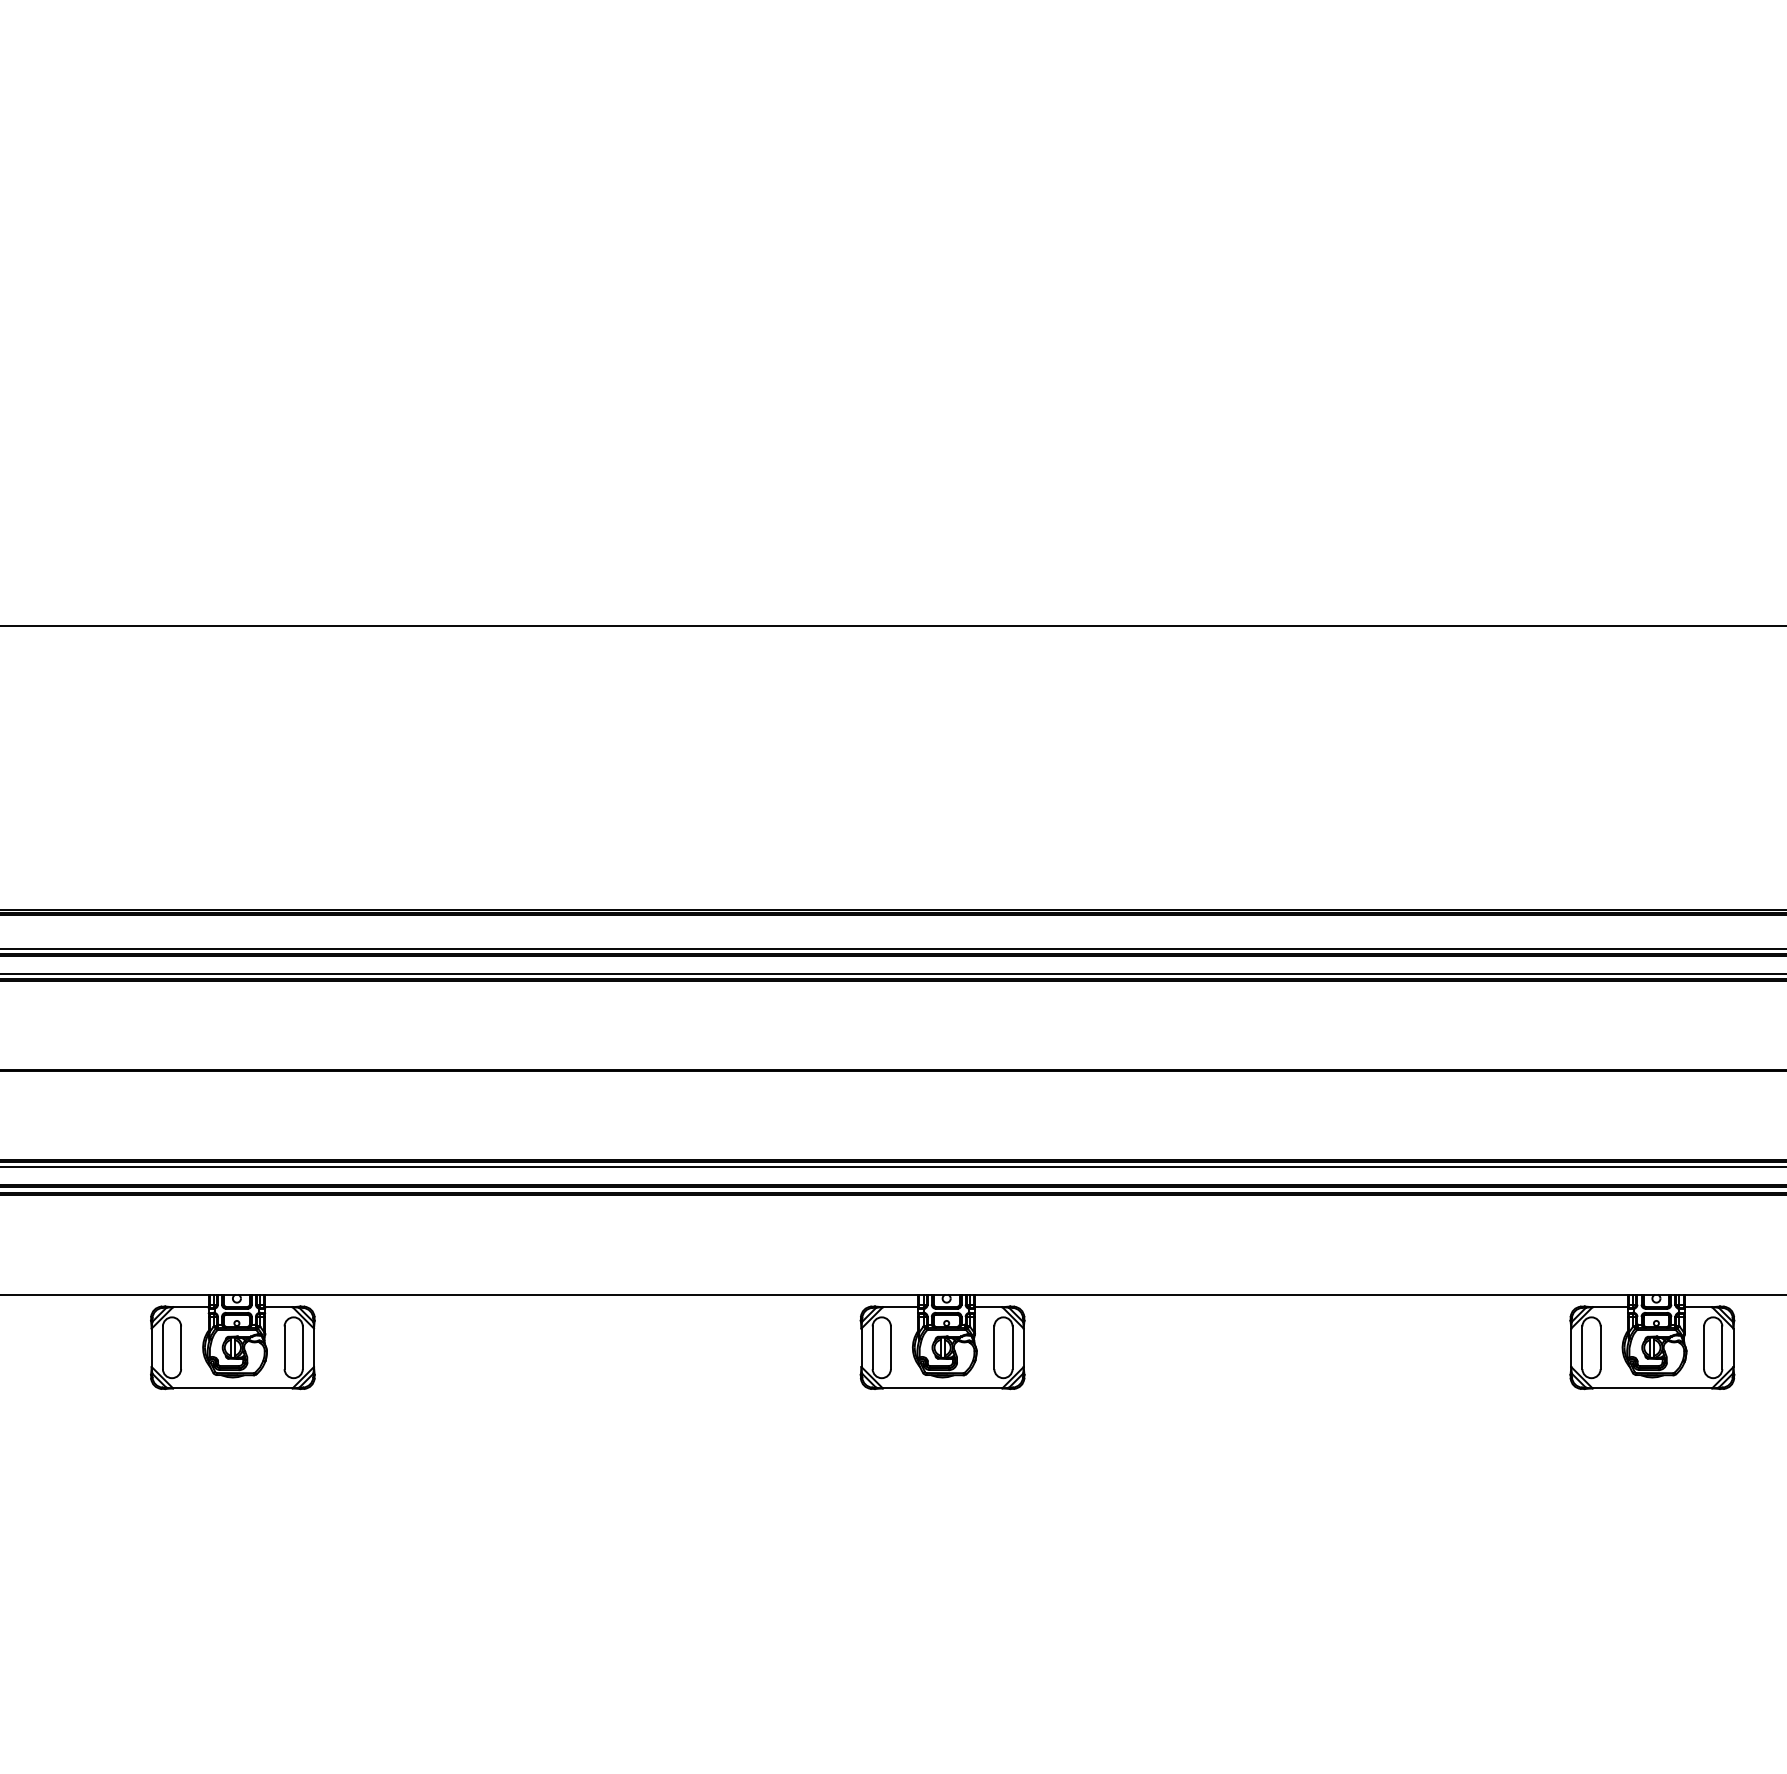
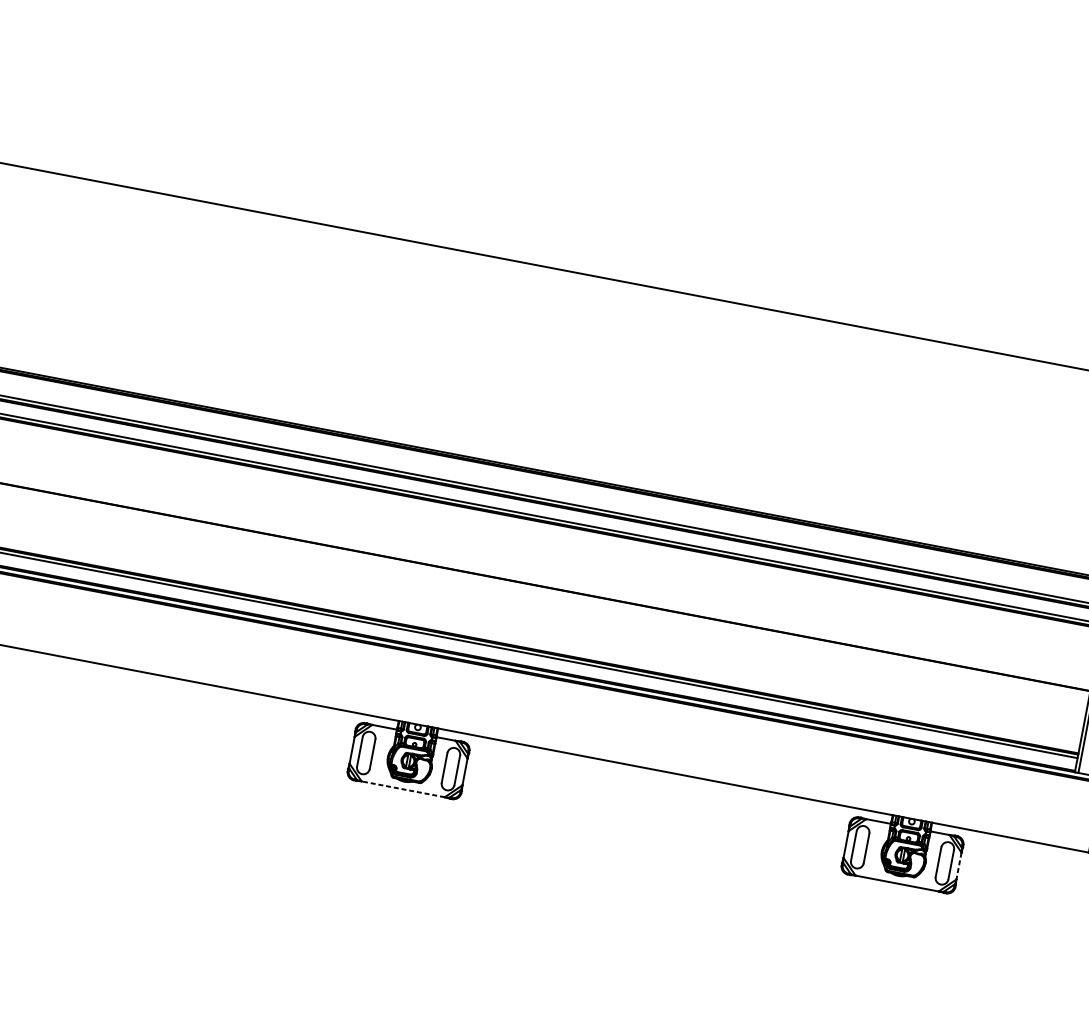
line: (1733, 1348) -> (958, 866), solid -> dashed
line: (942, 1388) -> (403, 789), solid -> dashed

